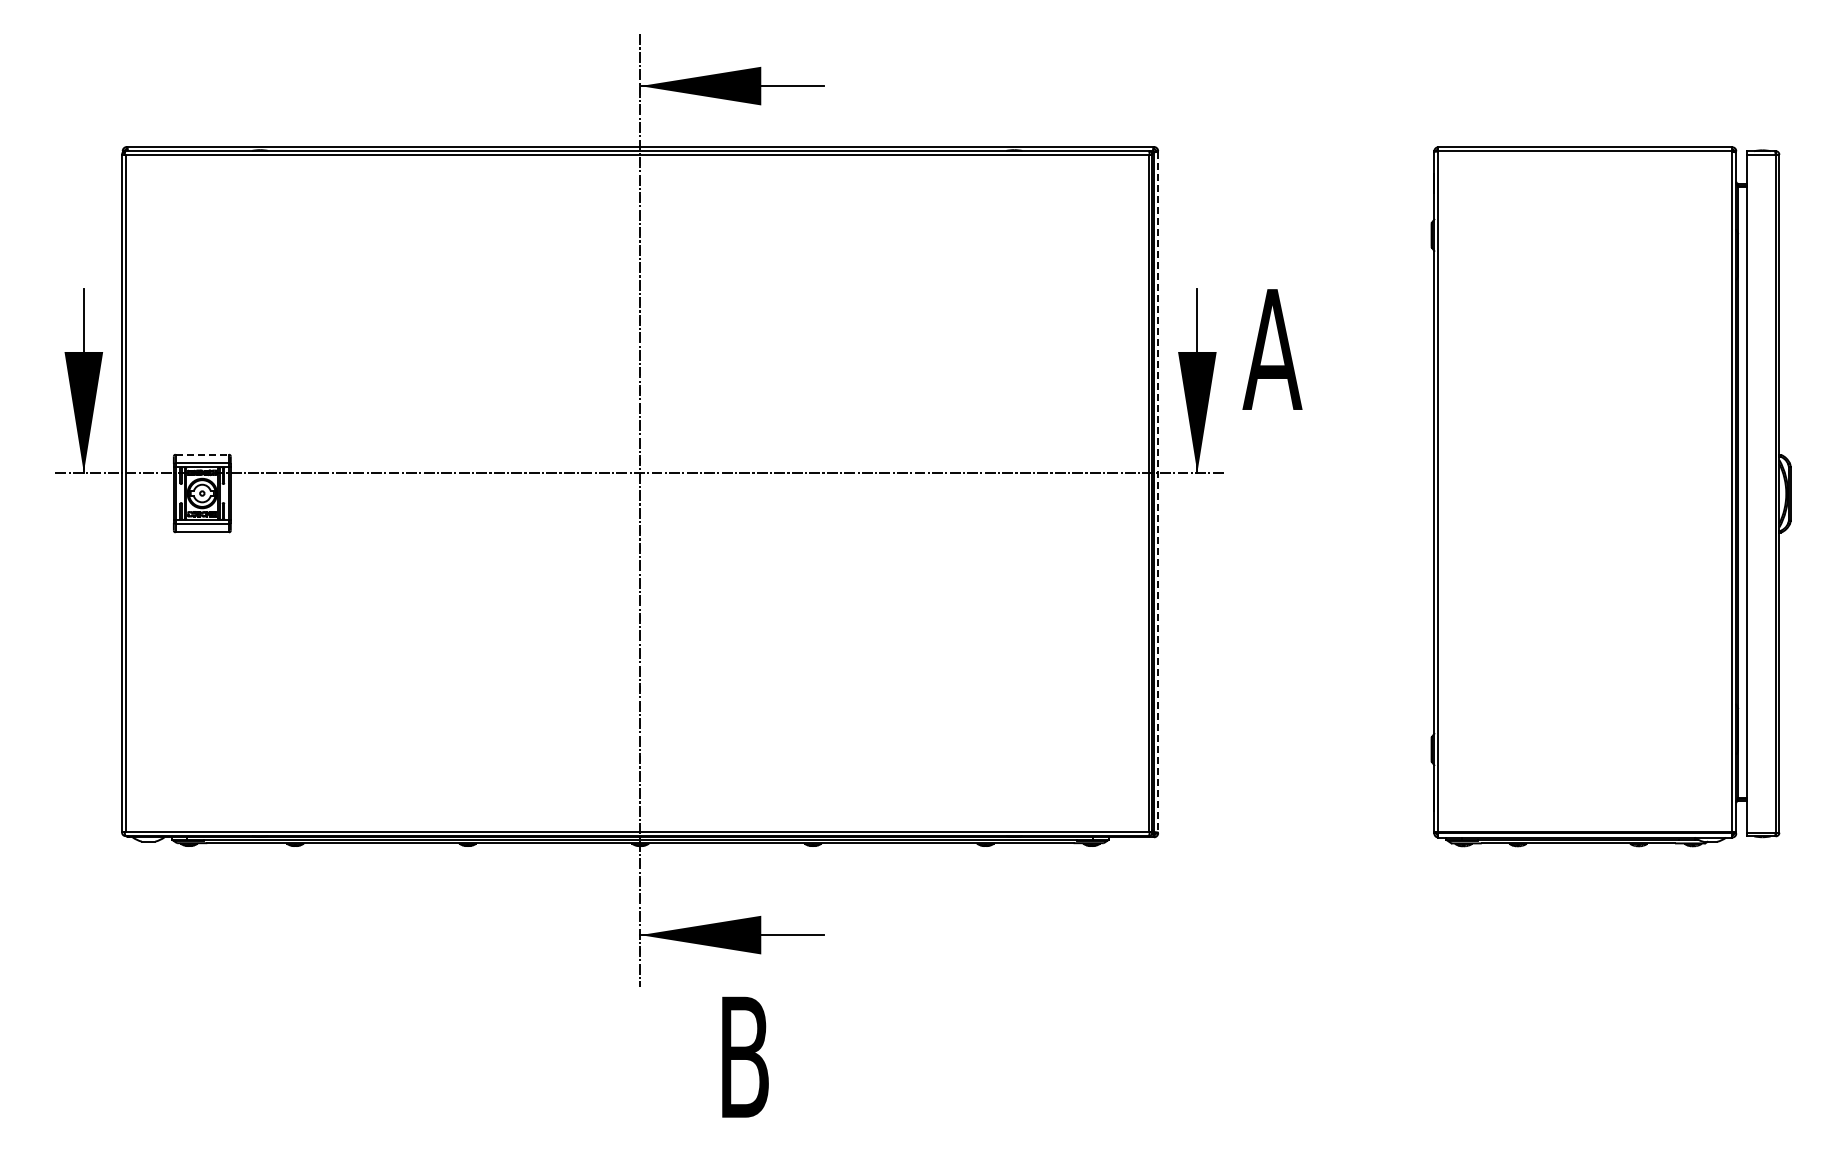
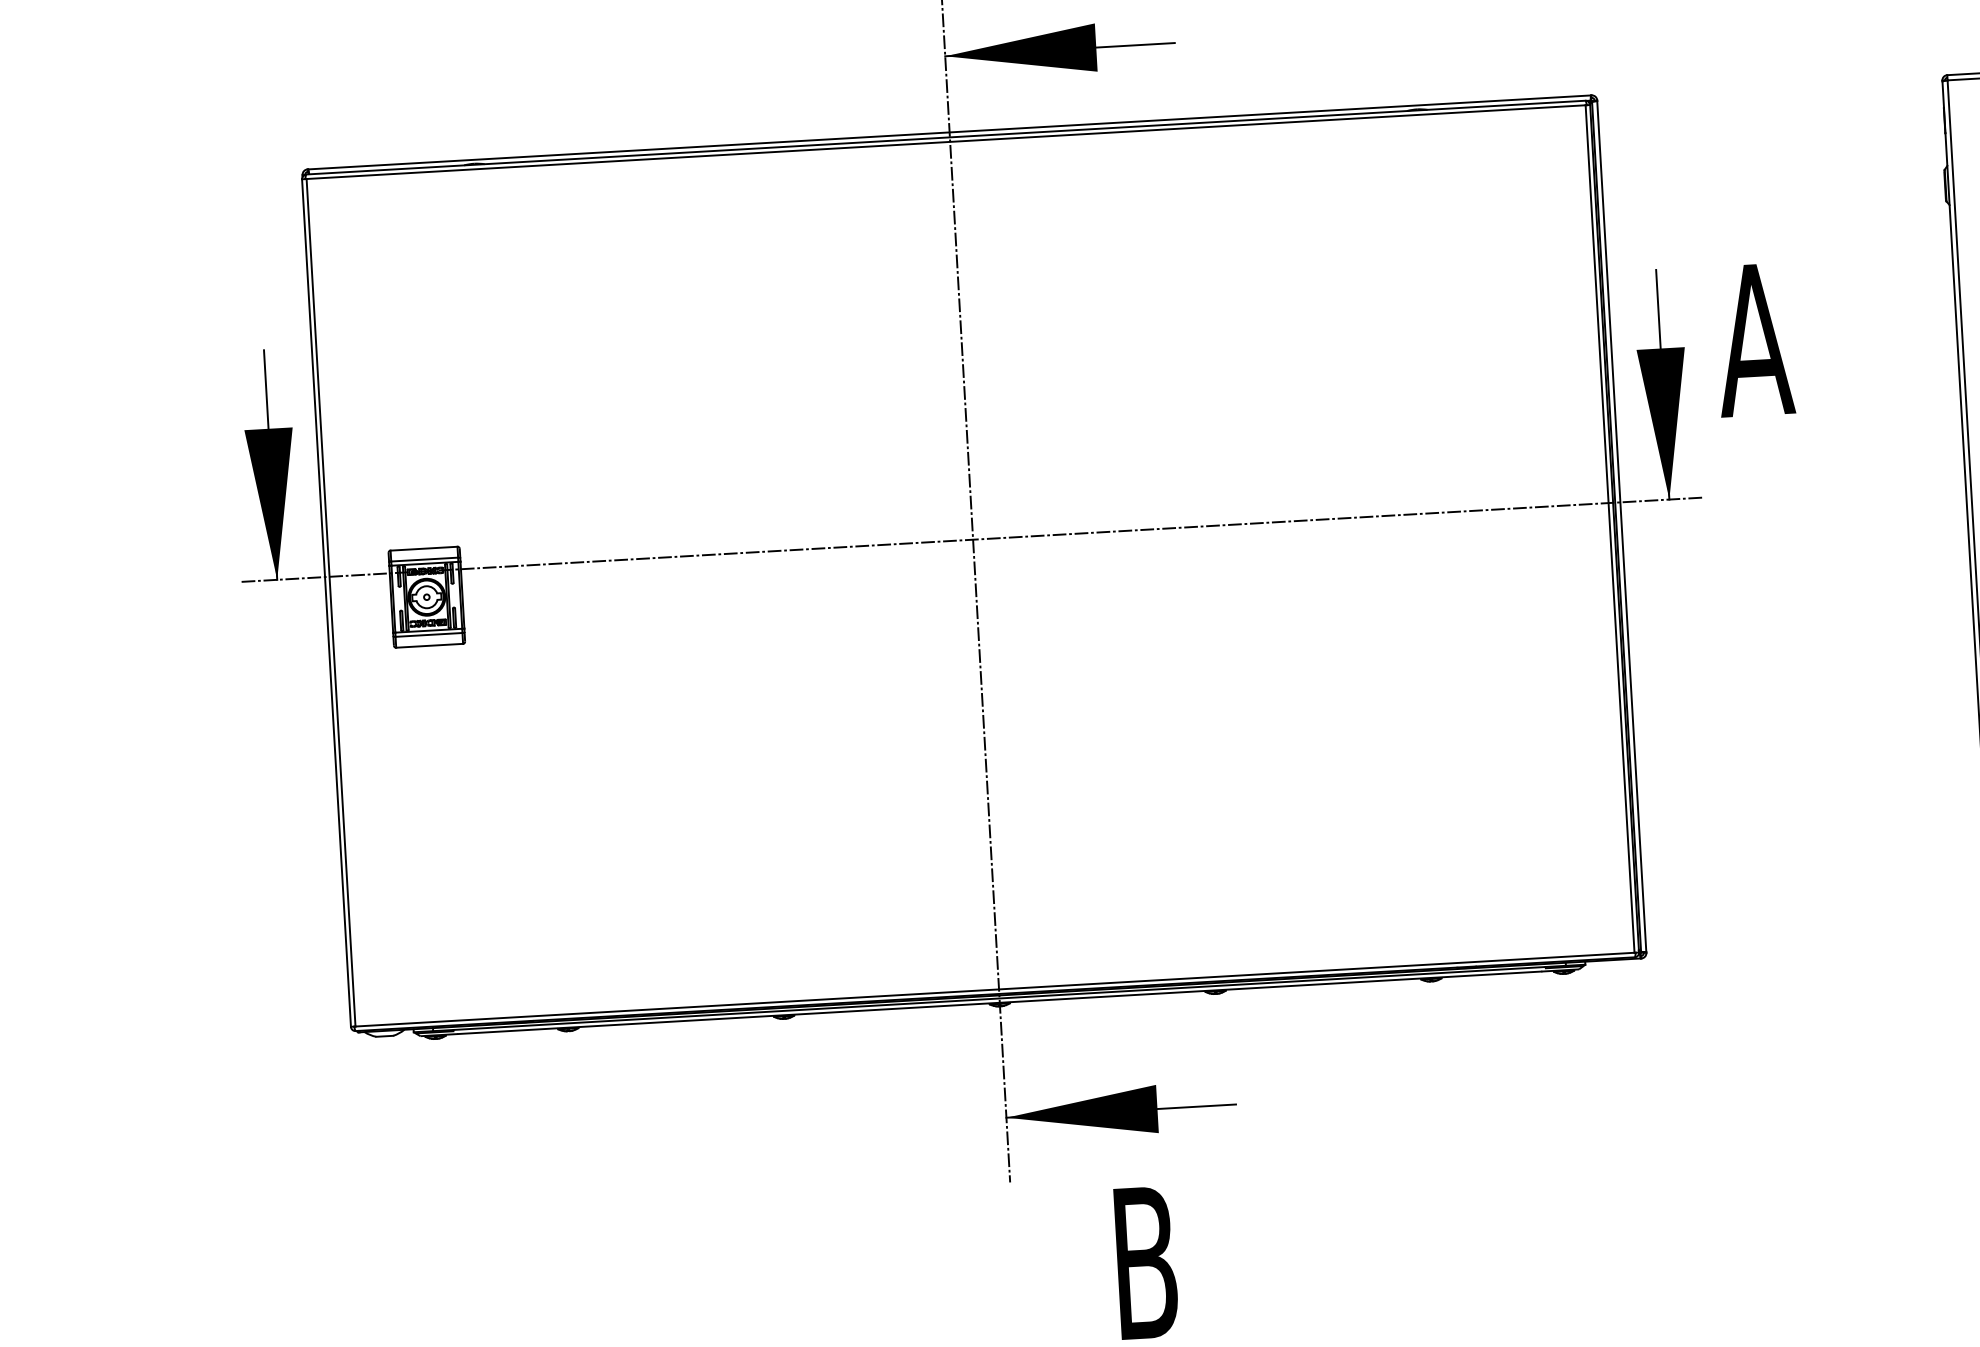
line: (202, 454) -> (424, 548), dashed -> solid
line: (1158, 492) -> (1622, 527), dashed -> solid

